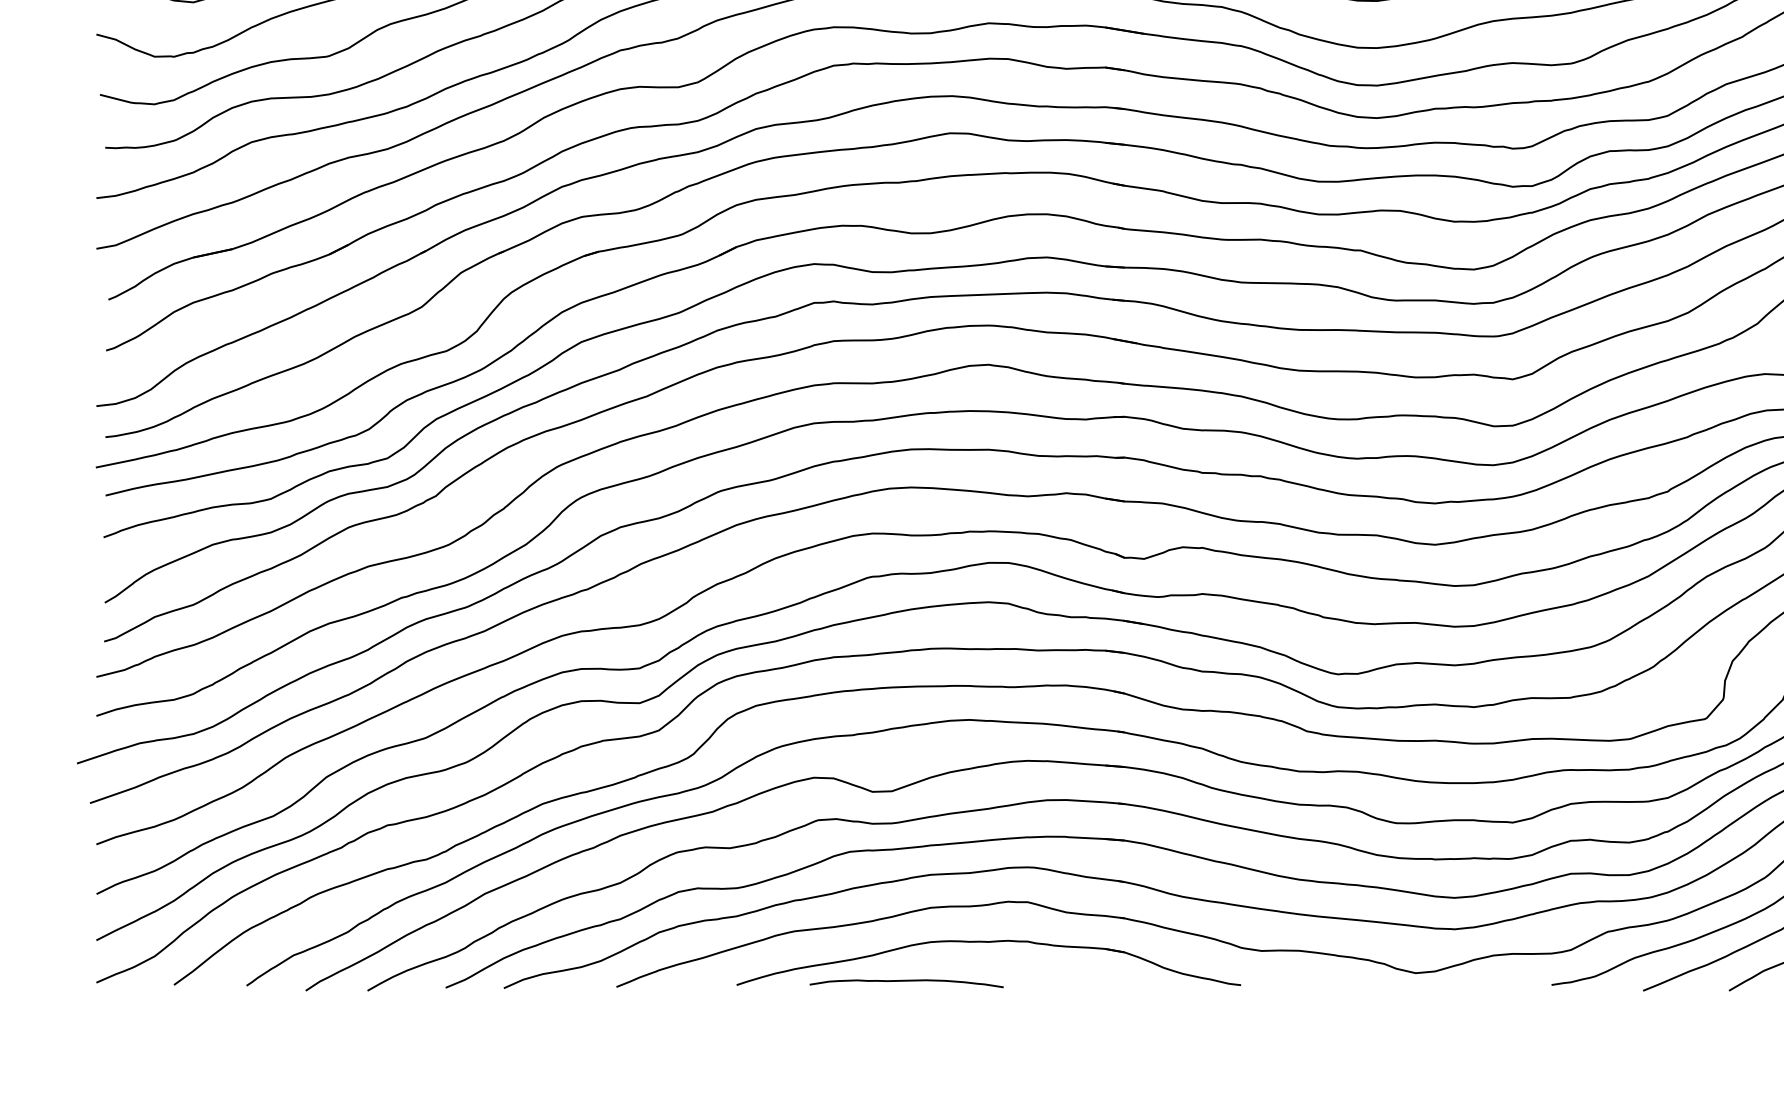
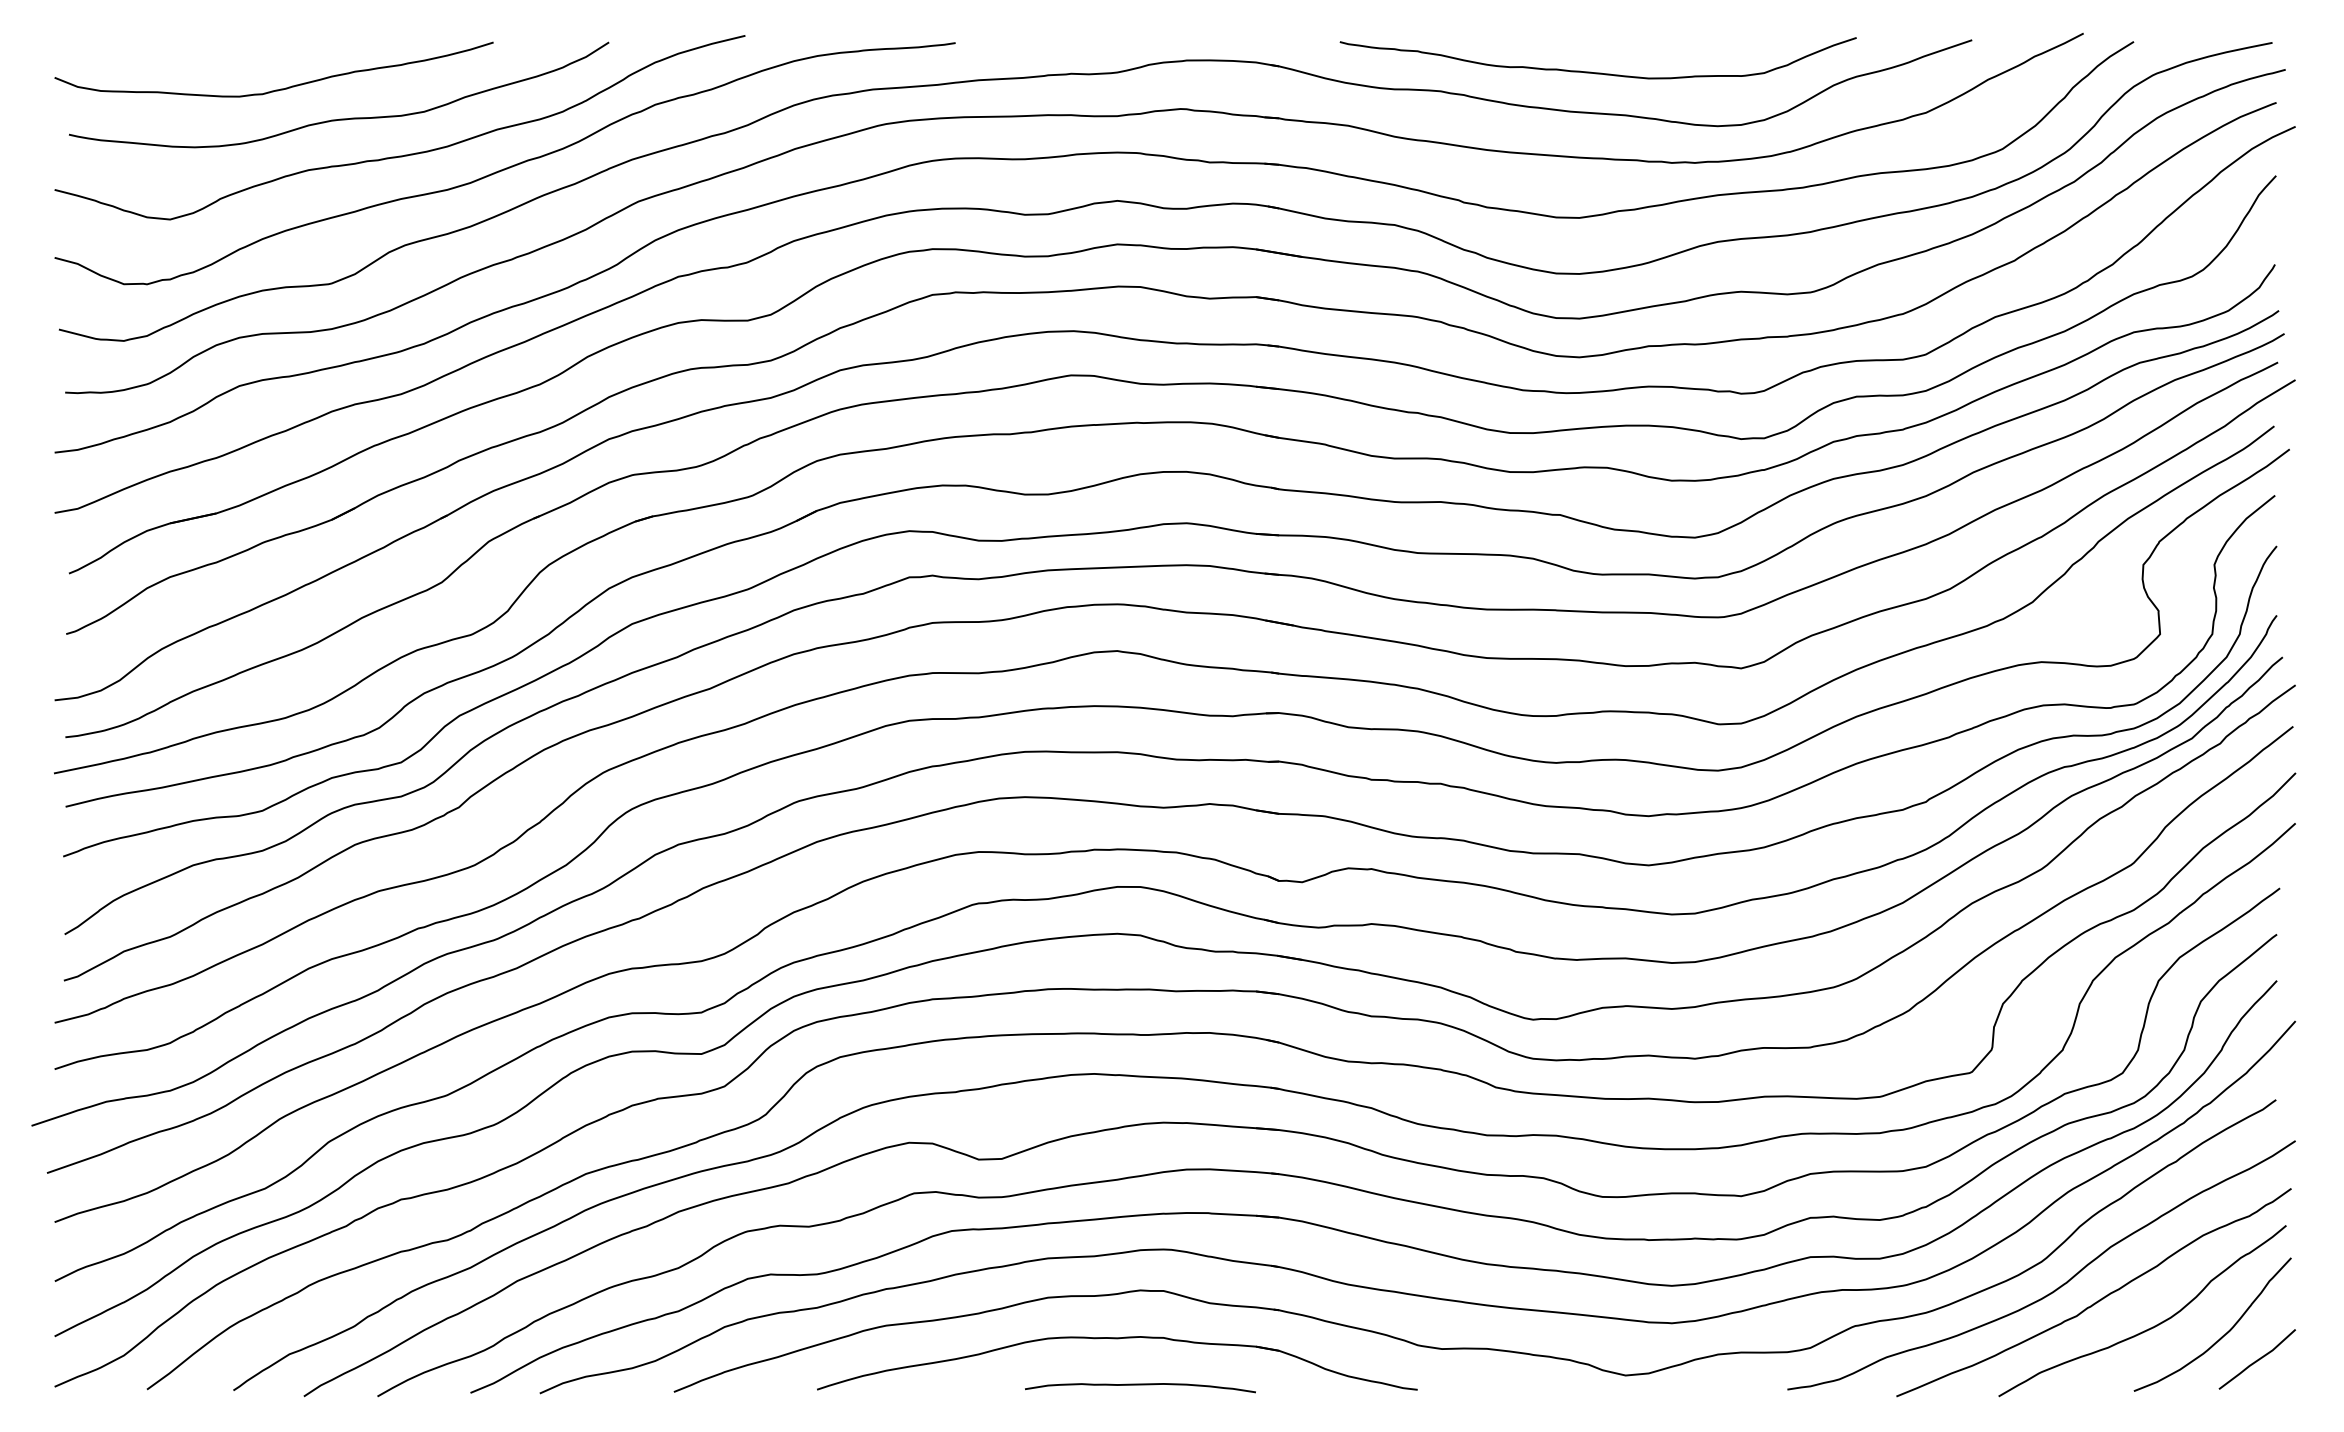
curve: (906, 981) -> (1140, 1385), moved

